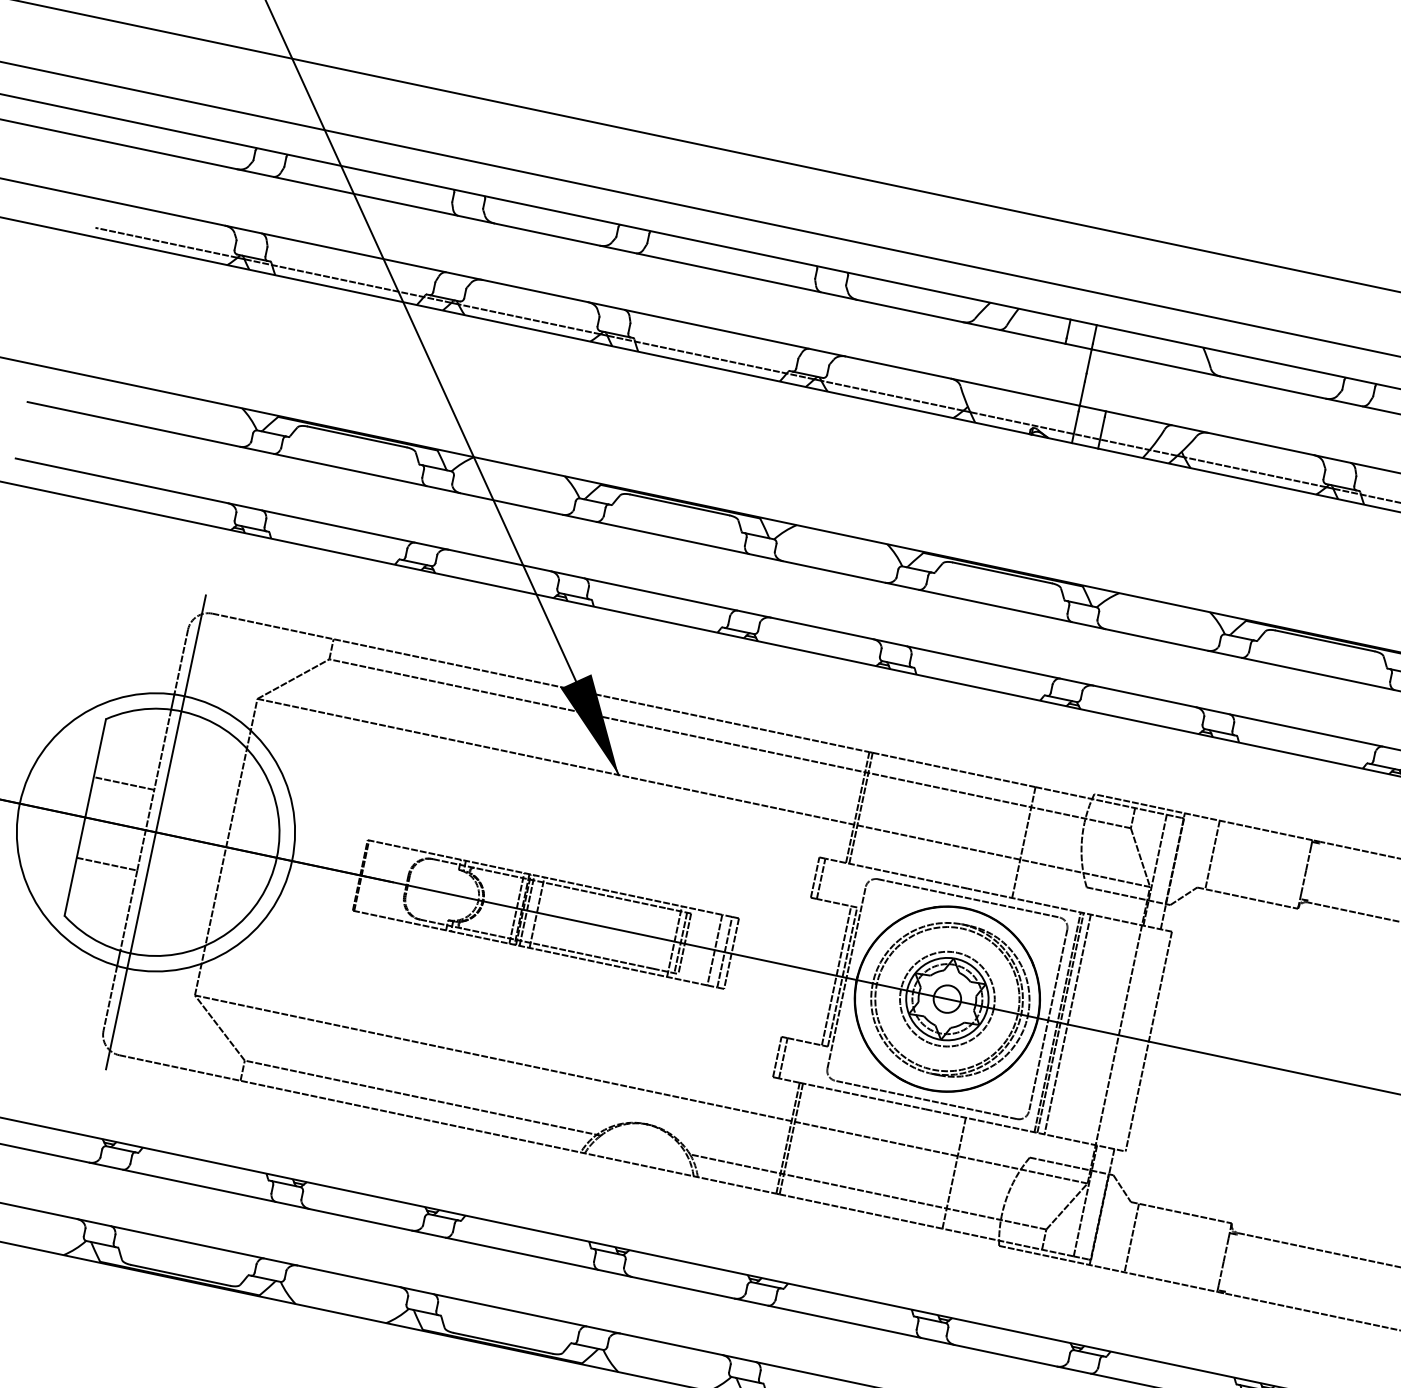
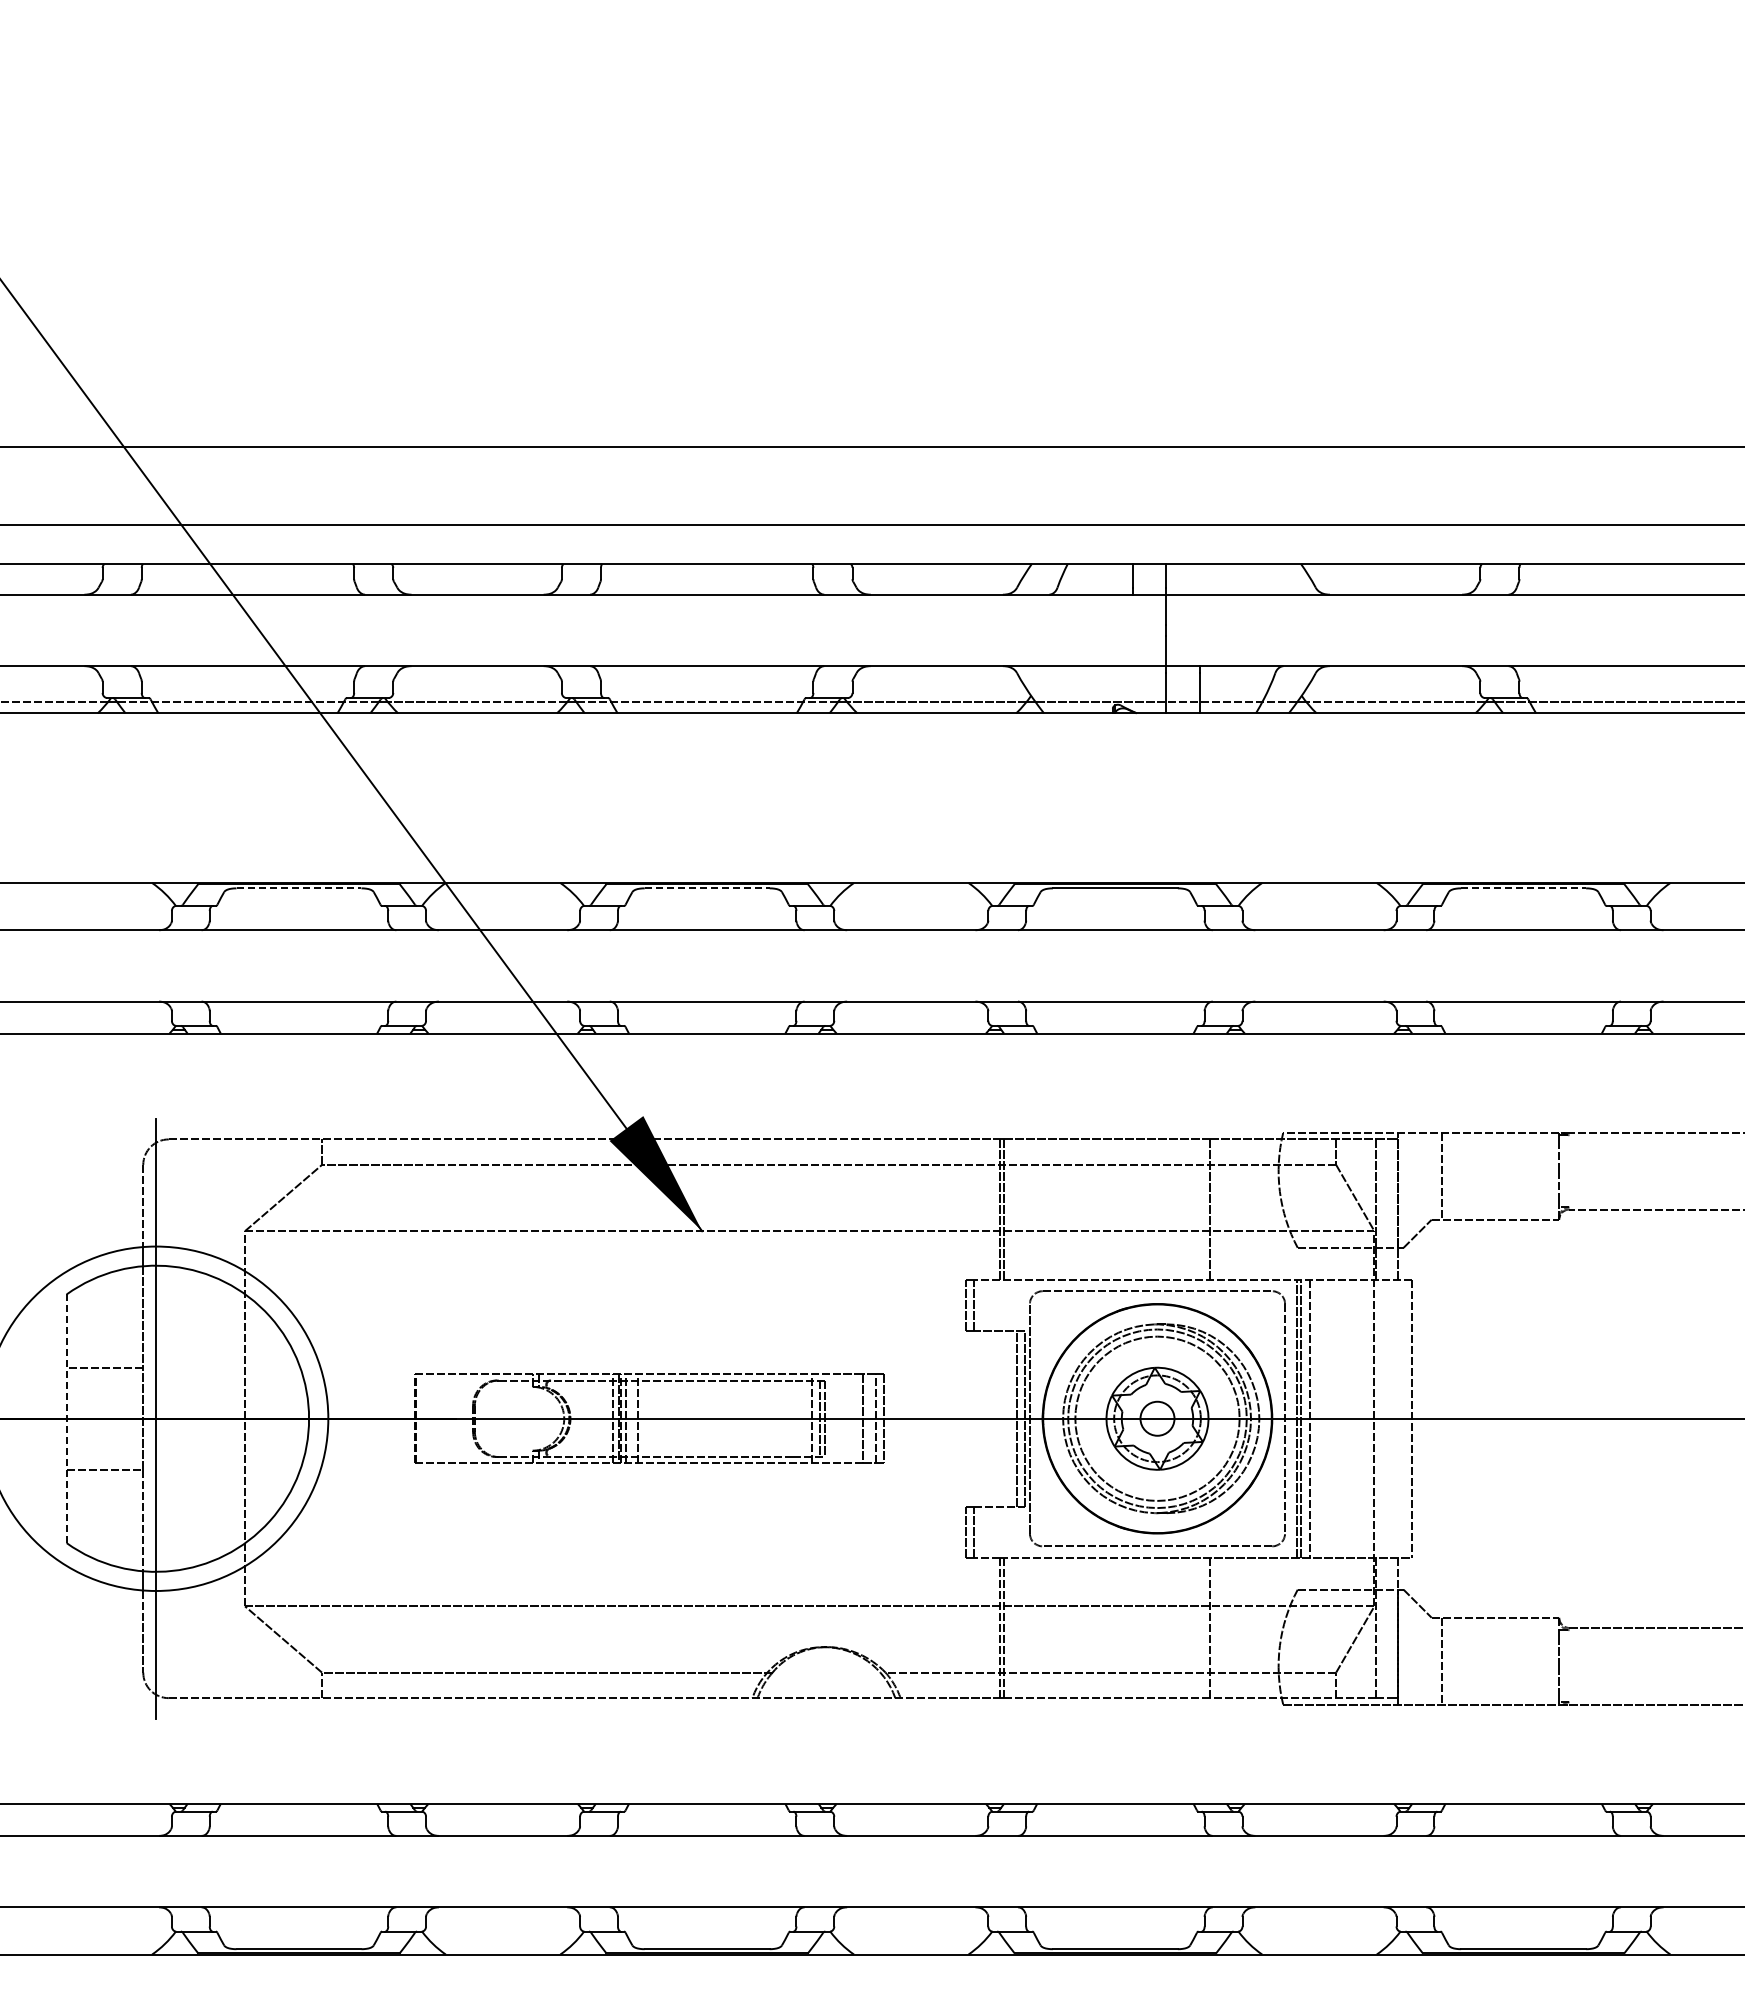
line: (357, 437) -> (299, 888), solid -> dashed
line: (680, 505) -> (707, 888), solid -> dashed
line: (1325, 641) -> (1524, 888), solid -> dashed
line: (85, 817) -> (66, 1418), solid -> dashed
circle: (947, 998) -> (1157, 1418), size x1.4

